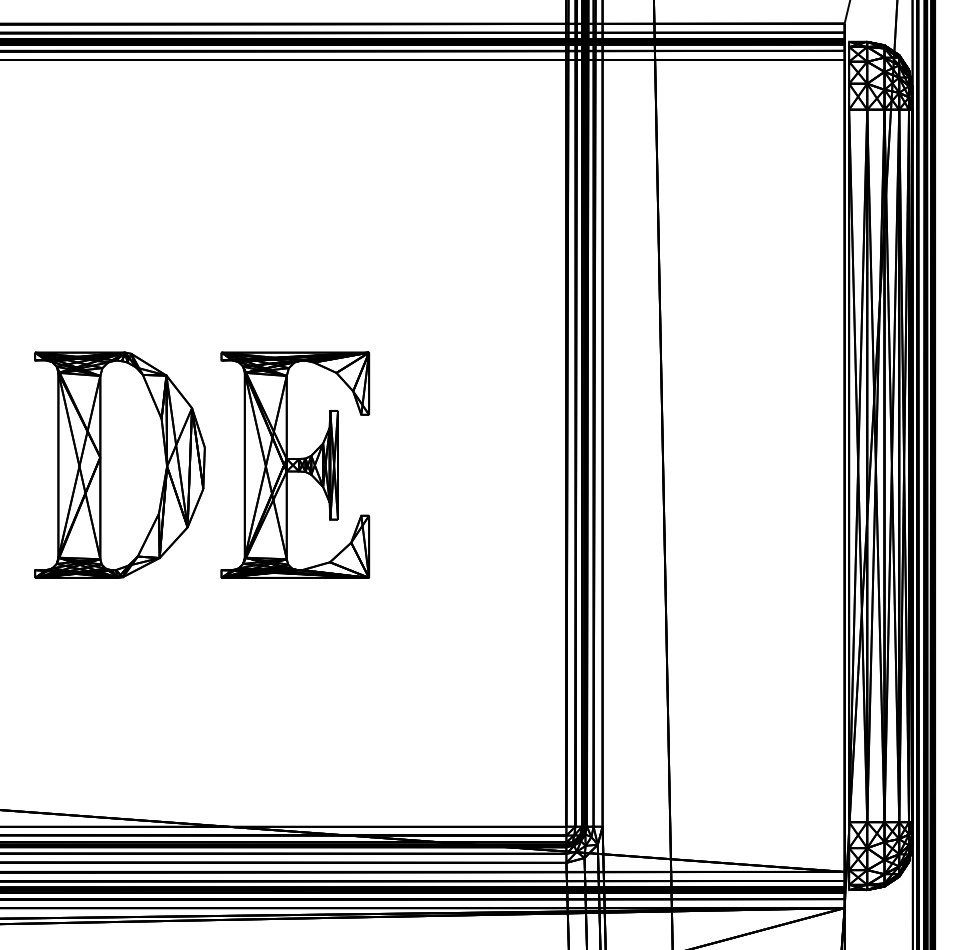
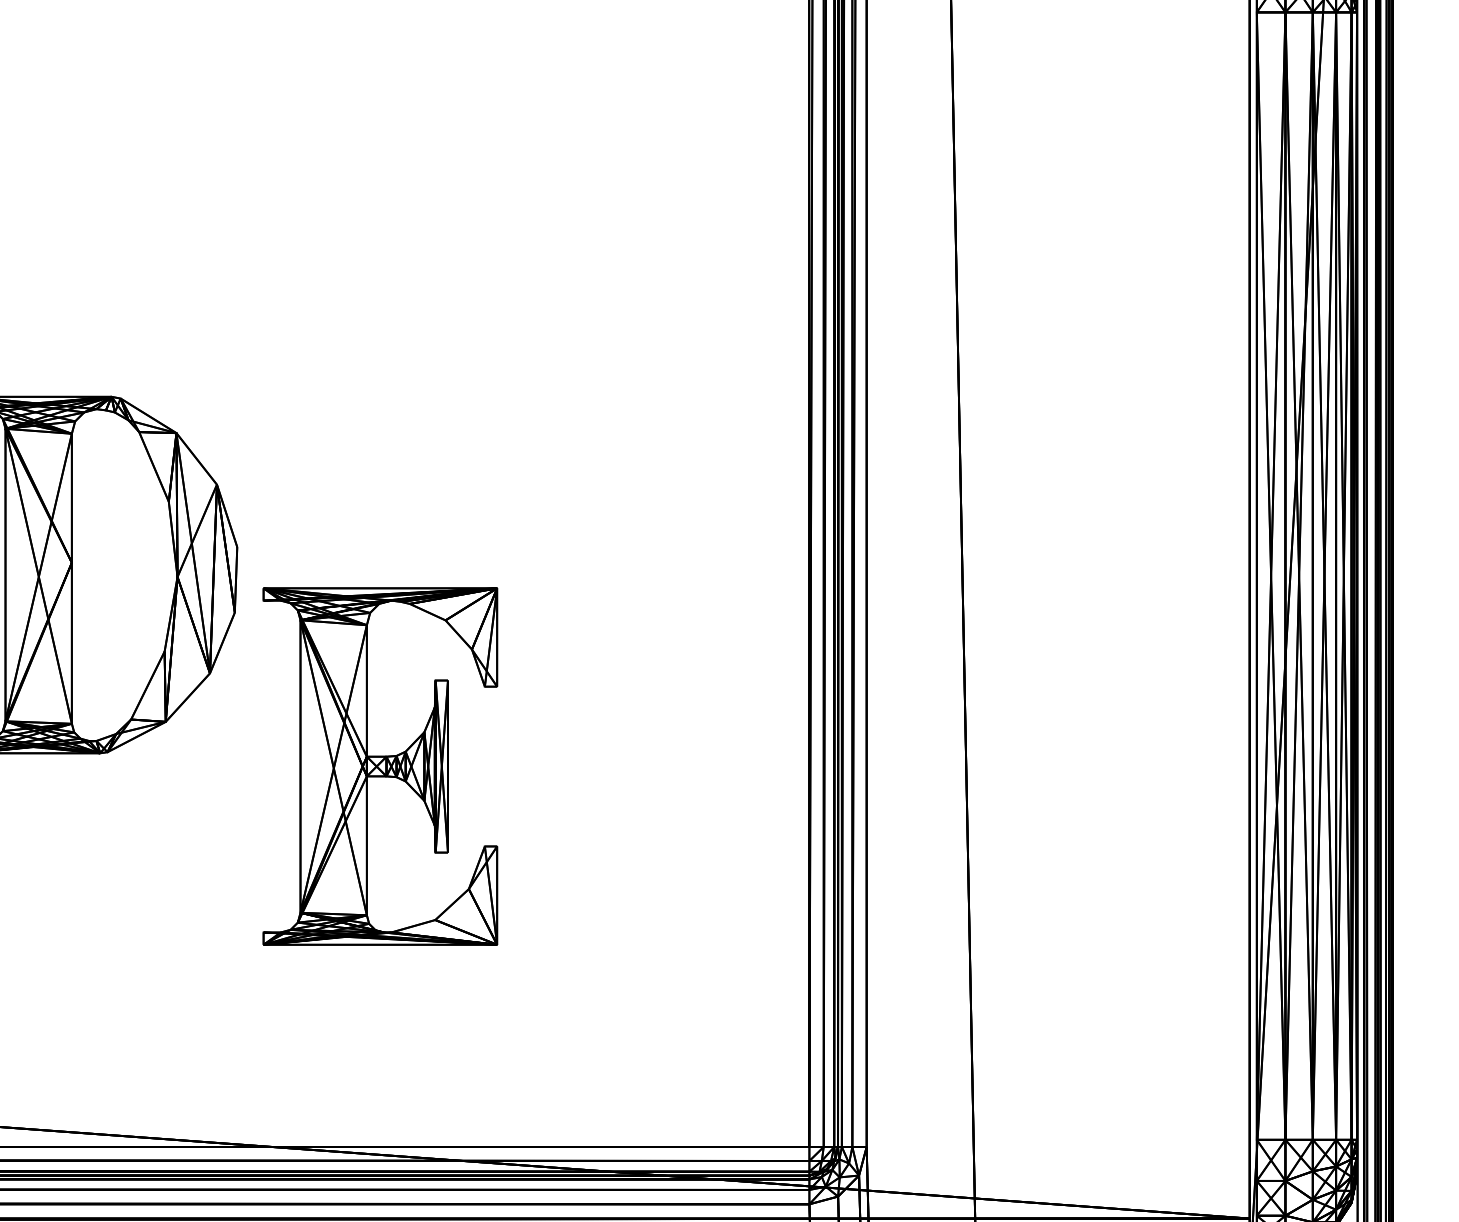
part: (295, 464) -> (380, 765), moved

